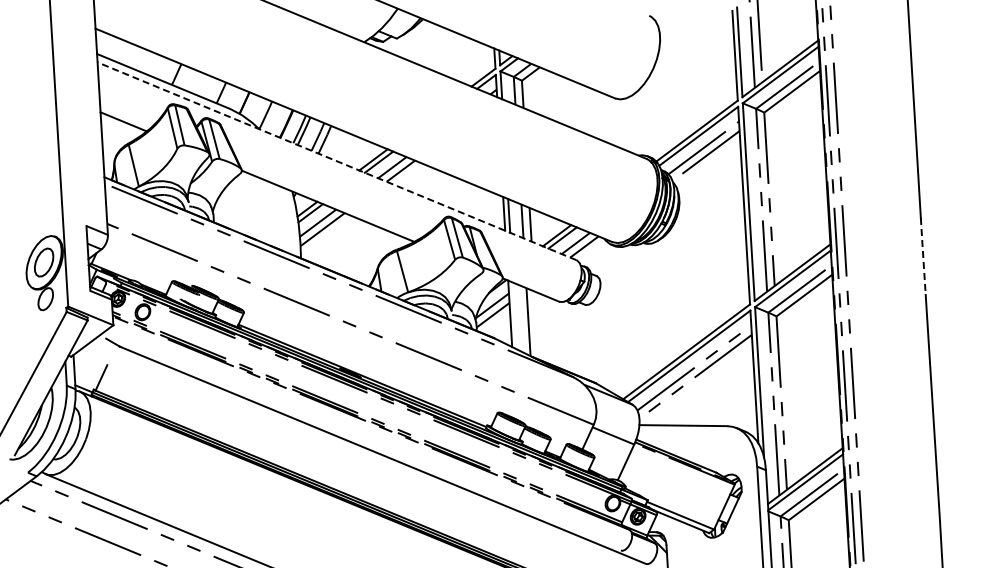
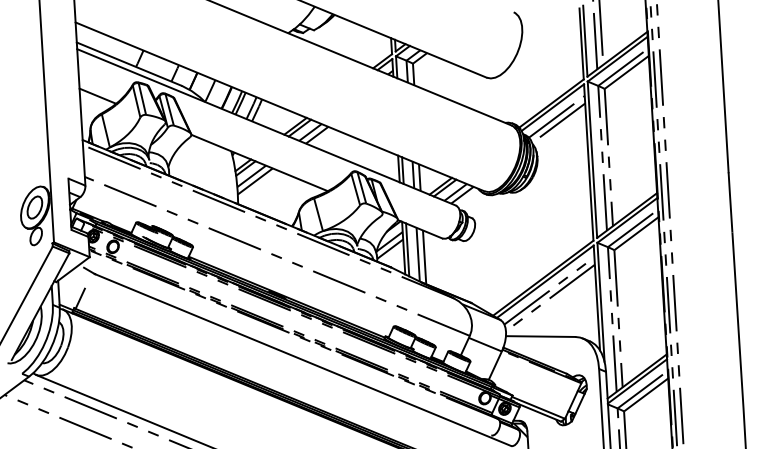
line: (336, 161) -> (266, 127), dashed -> solid
line: (923, 255) -> (730, 201), dashed -> solid
line: (515, 315) -> (407, 249), added
line: (536, 325) -> (424, 257), added

